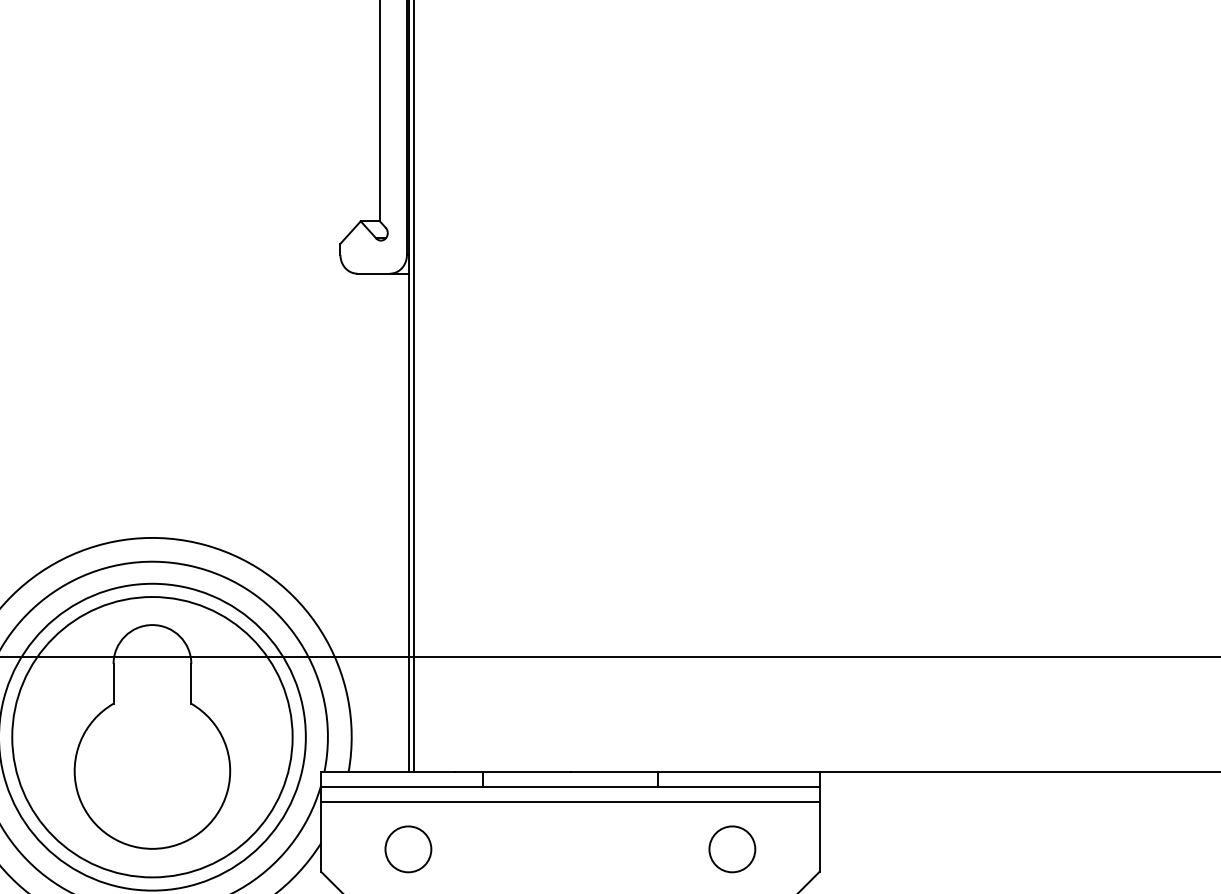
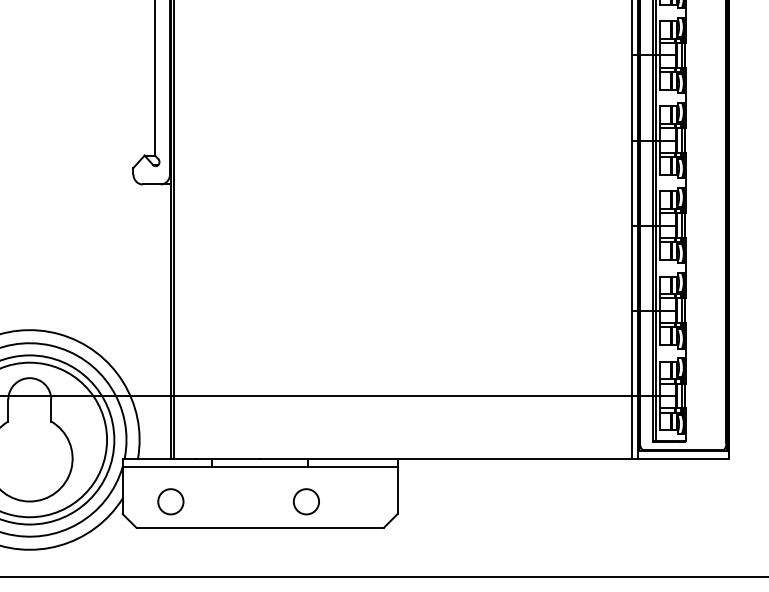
line: (569, 801) -> (259, 475), removed
circle: (730, 848) -> (305, 501), moved

